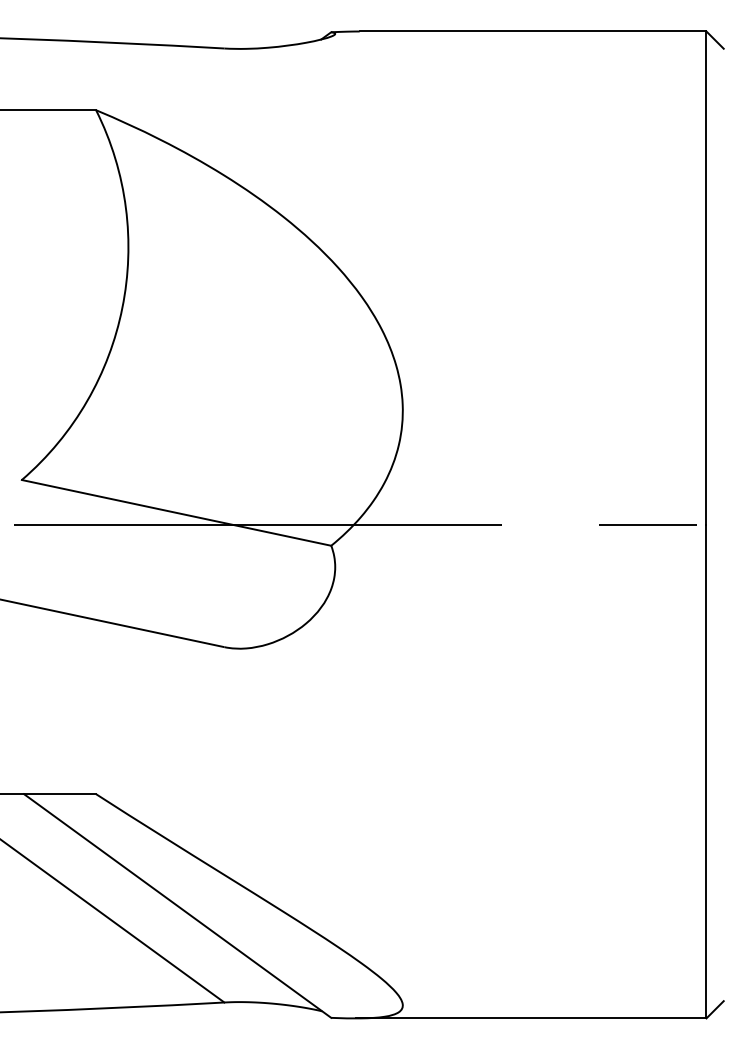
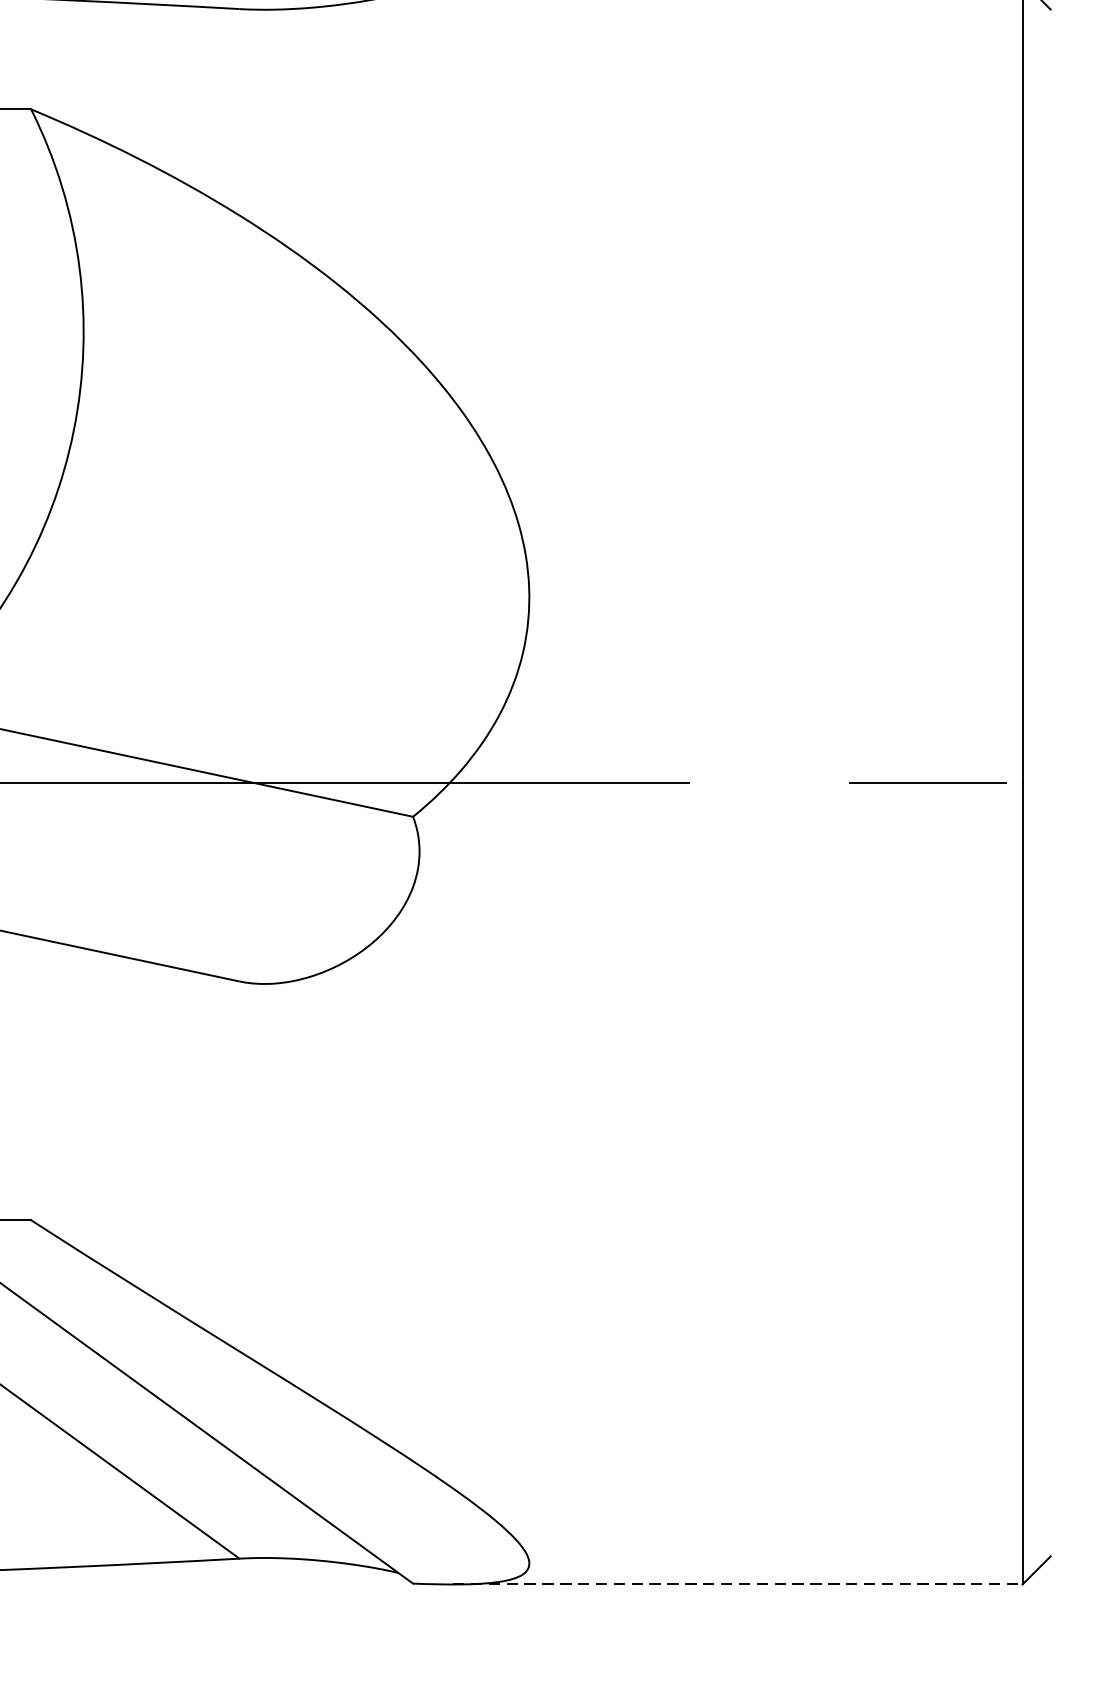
line: (531, 1018) -> (738, 1584), solid -> dashed

